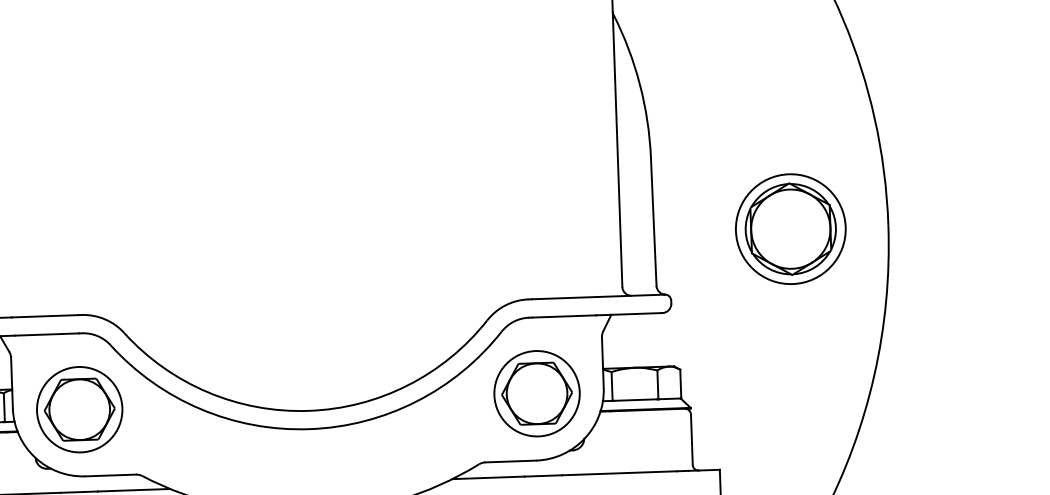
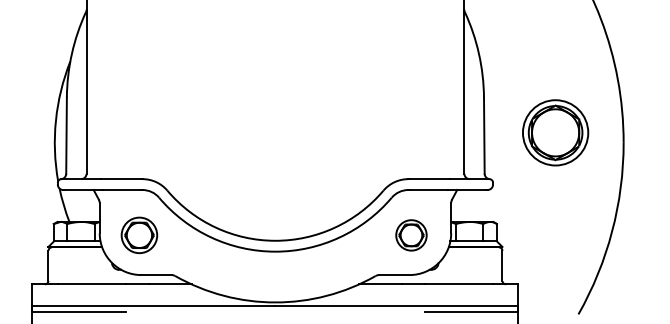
part: (790, 228) -> (555, 132), moved
part: (537, 393) -> (411, 235), size x0.6
part: (79, 409) -> (139, 235), size x0.7

